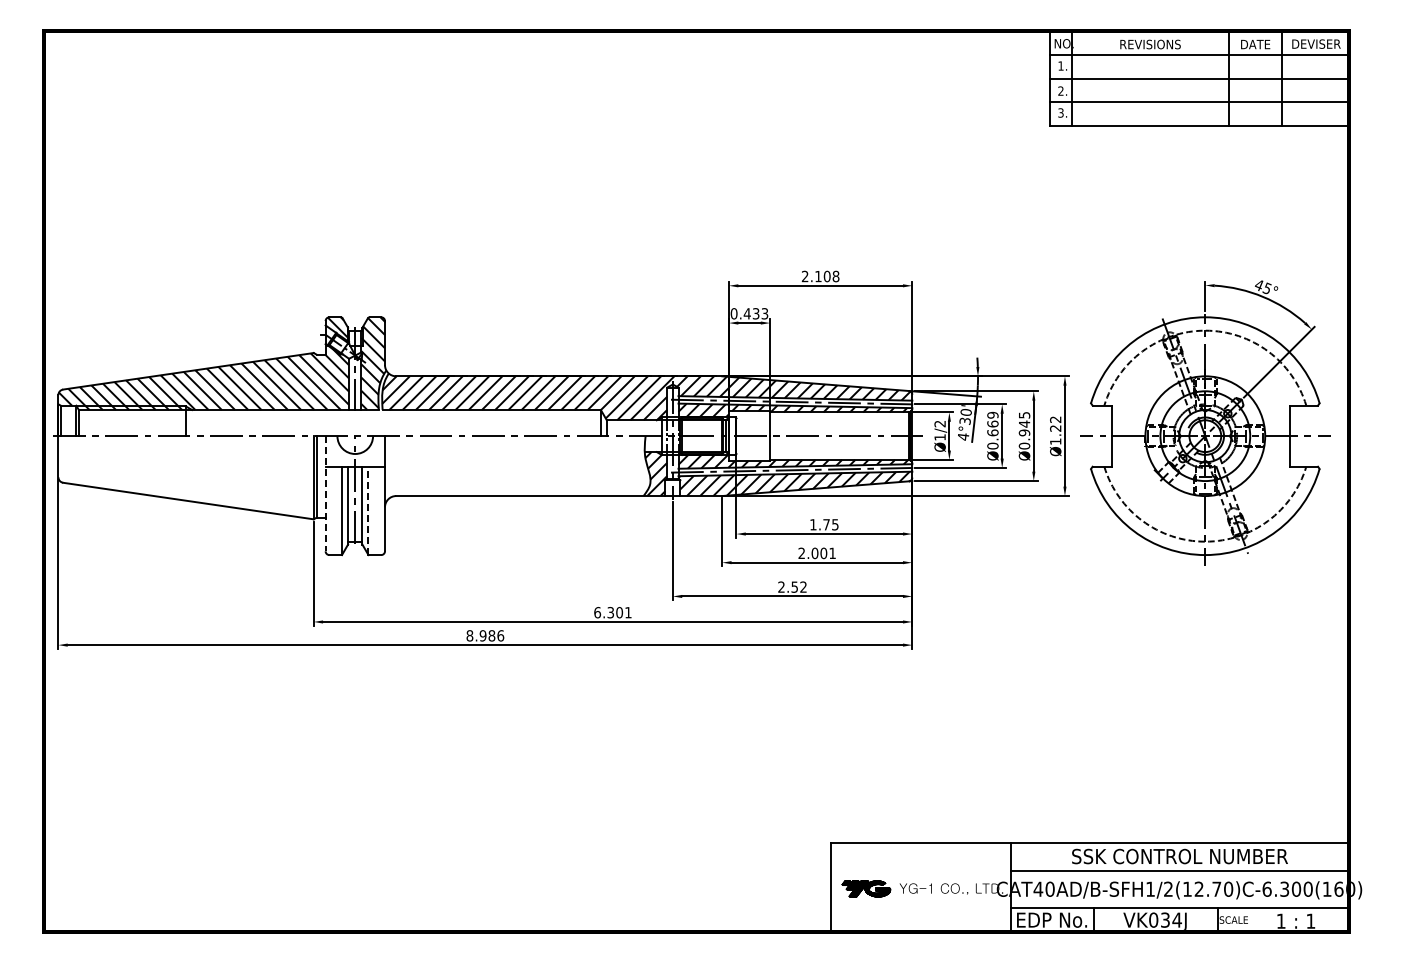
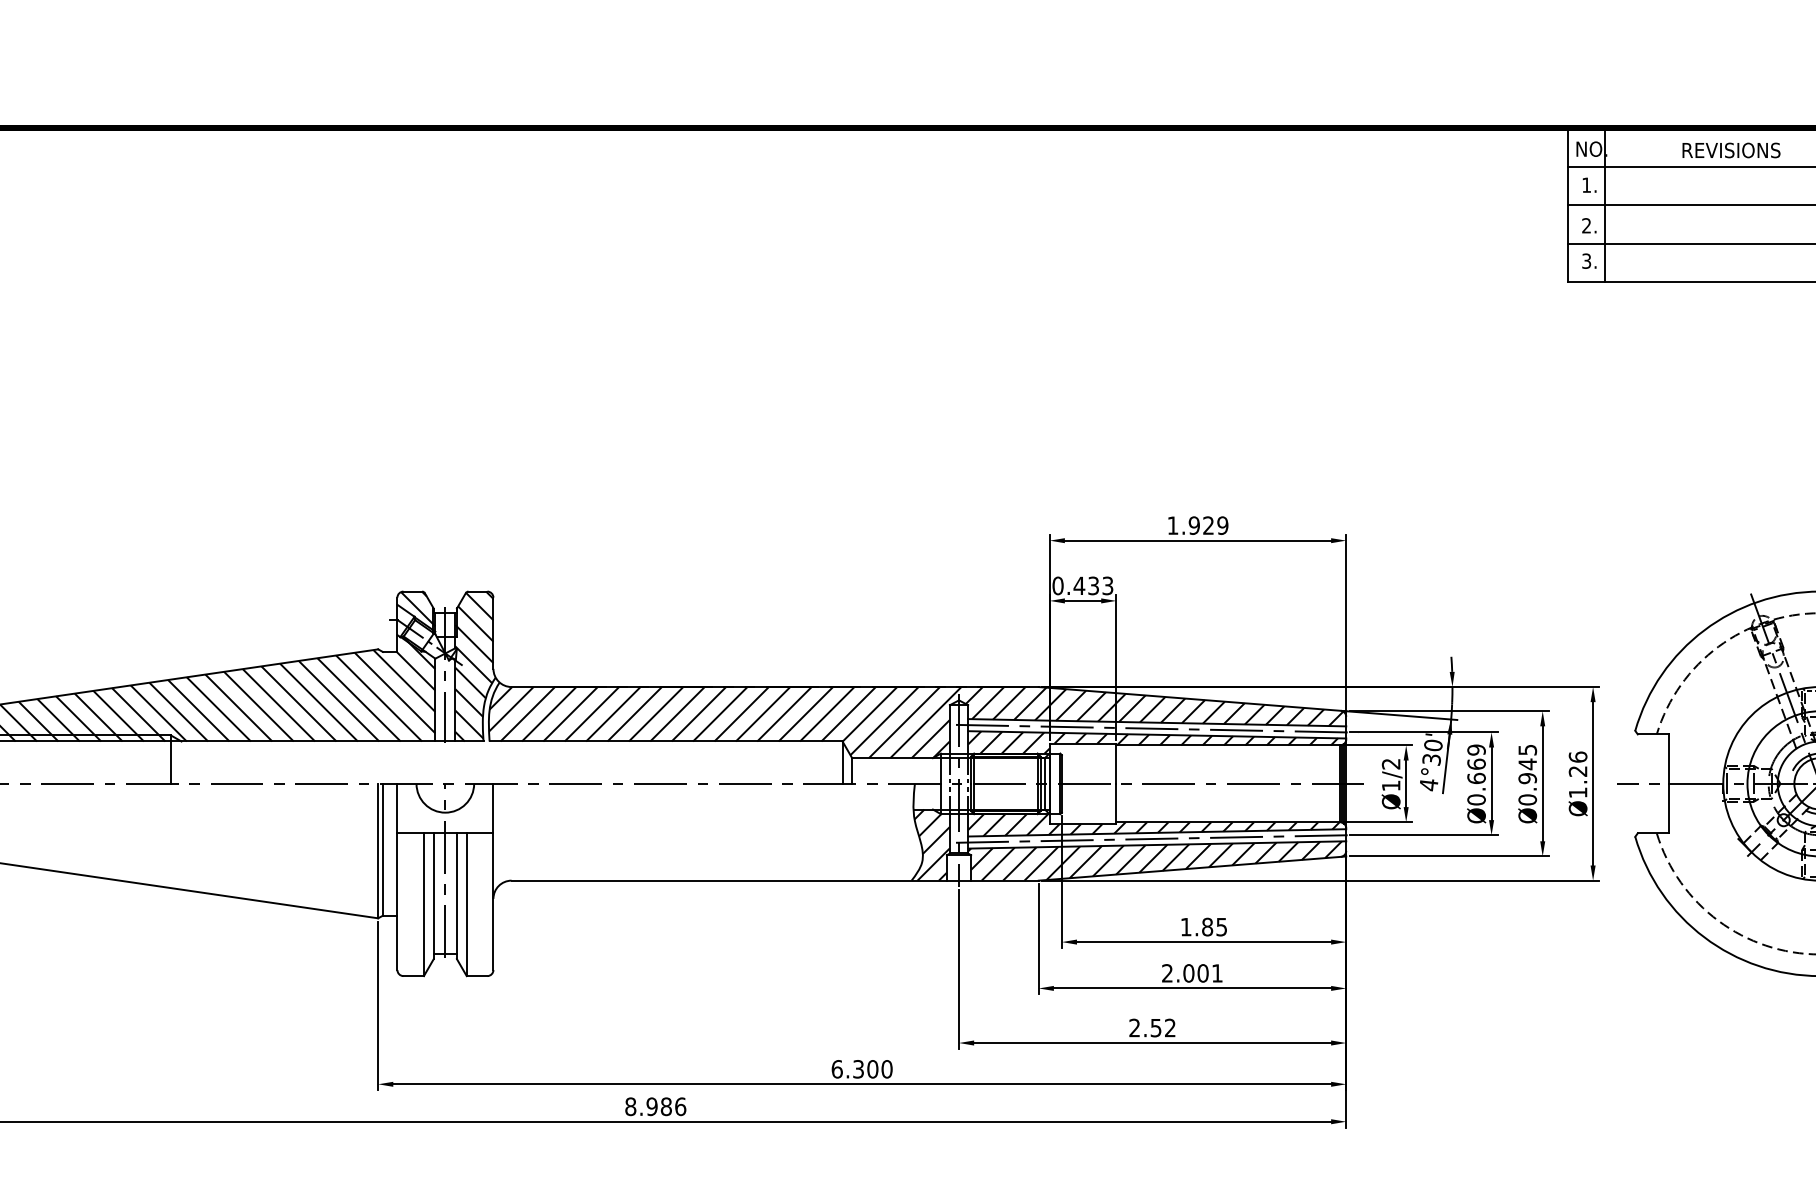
text: (820, 276) -> (1197, 525), 2.108 -> 1.929
text: (1055, 419) -> (1577, 756), Ø1.22 -> Ø1.26
line: (325, 493) -> (397, 876), dashed -> solid
line: (368, 510) -> (466, 904), dashed -> solid
text: (826, 524) -> (1207, 926), 1.75 -> 1.85
text: (628, 612) -> (887, 1068), 6.301 -> 6.300

